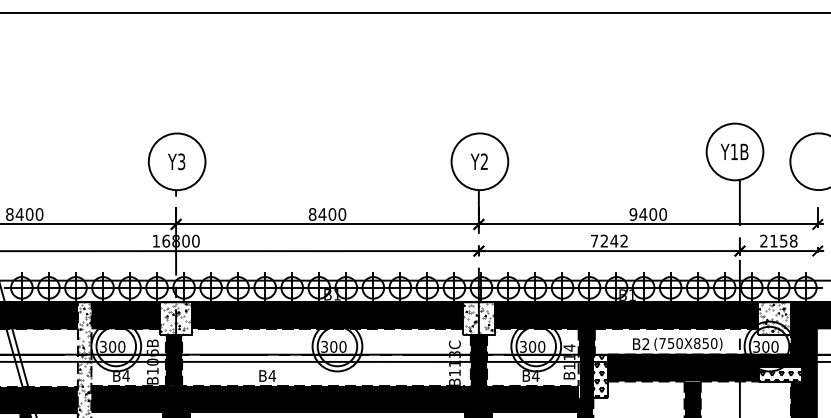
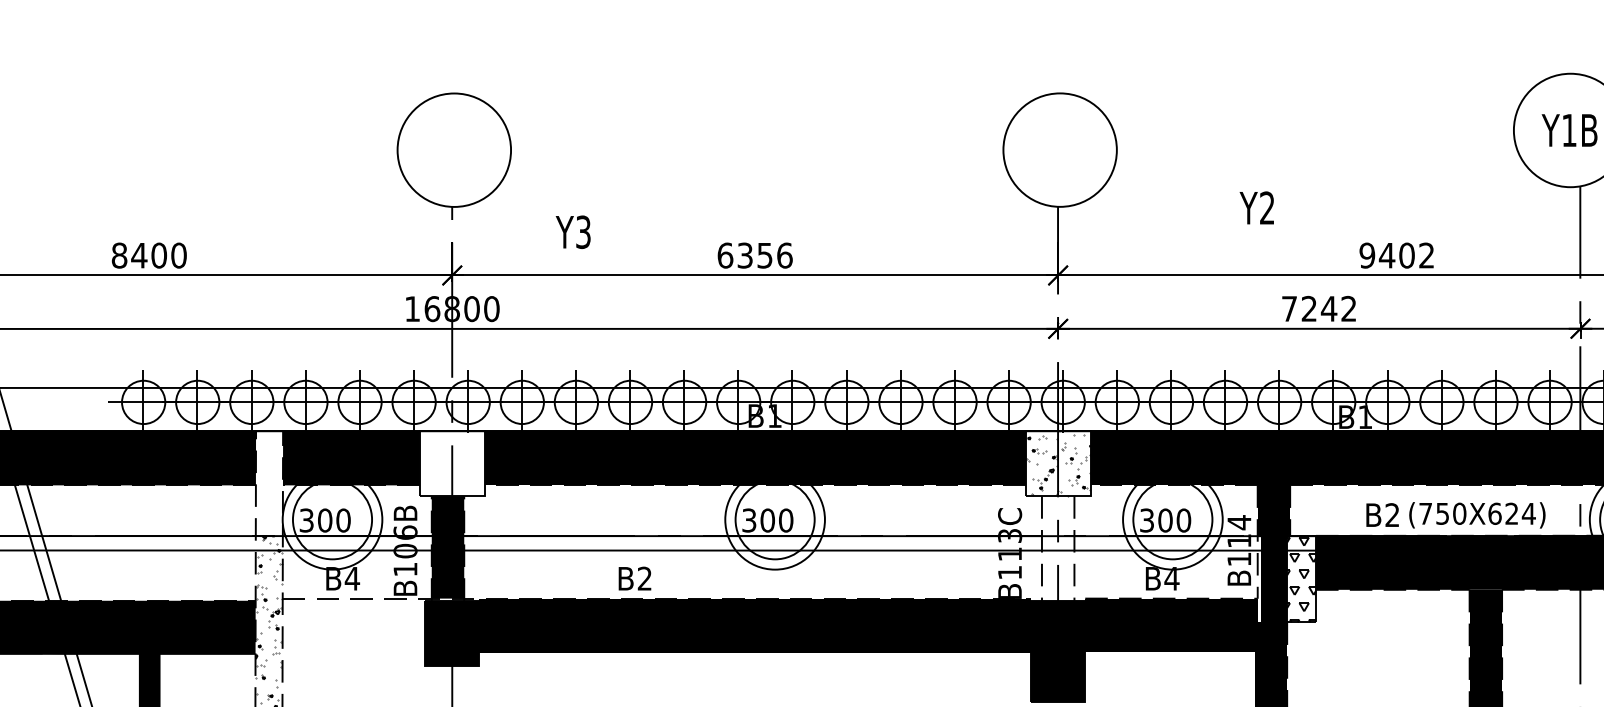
text: (176, 161) -> (573, 231), moved
text: (479, 161) -> (1257, 207), moved
text: (327, 214) -> (755, 255), 8400 -> 6356
text: (663, 214) -> (1427, 255), 9400 -> 9402
hatch: (175, 318) -> (451, 463), removed
hatch: (84, 328) -> (268, 483), removed
text: (705, 343) -> (1511, 513), (750X850) -> (750X624)
fill: (478, 360) -> (1057, 547), removed
text: (272, 375) -> (645, 577), B4 -> B2
fill: (128, 398) -> (356, 623), removed

